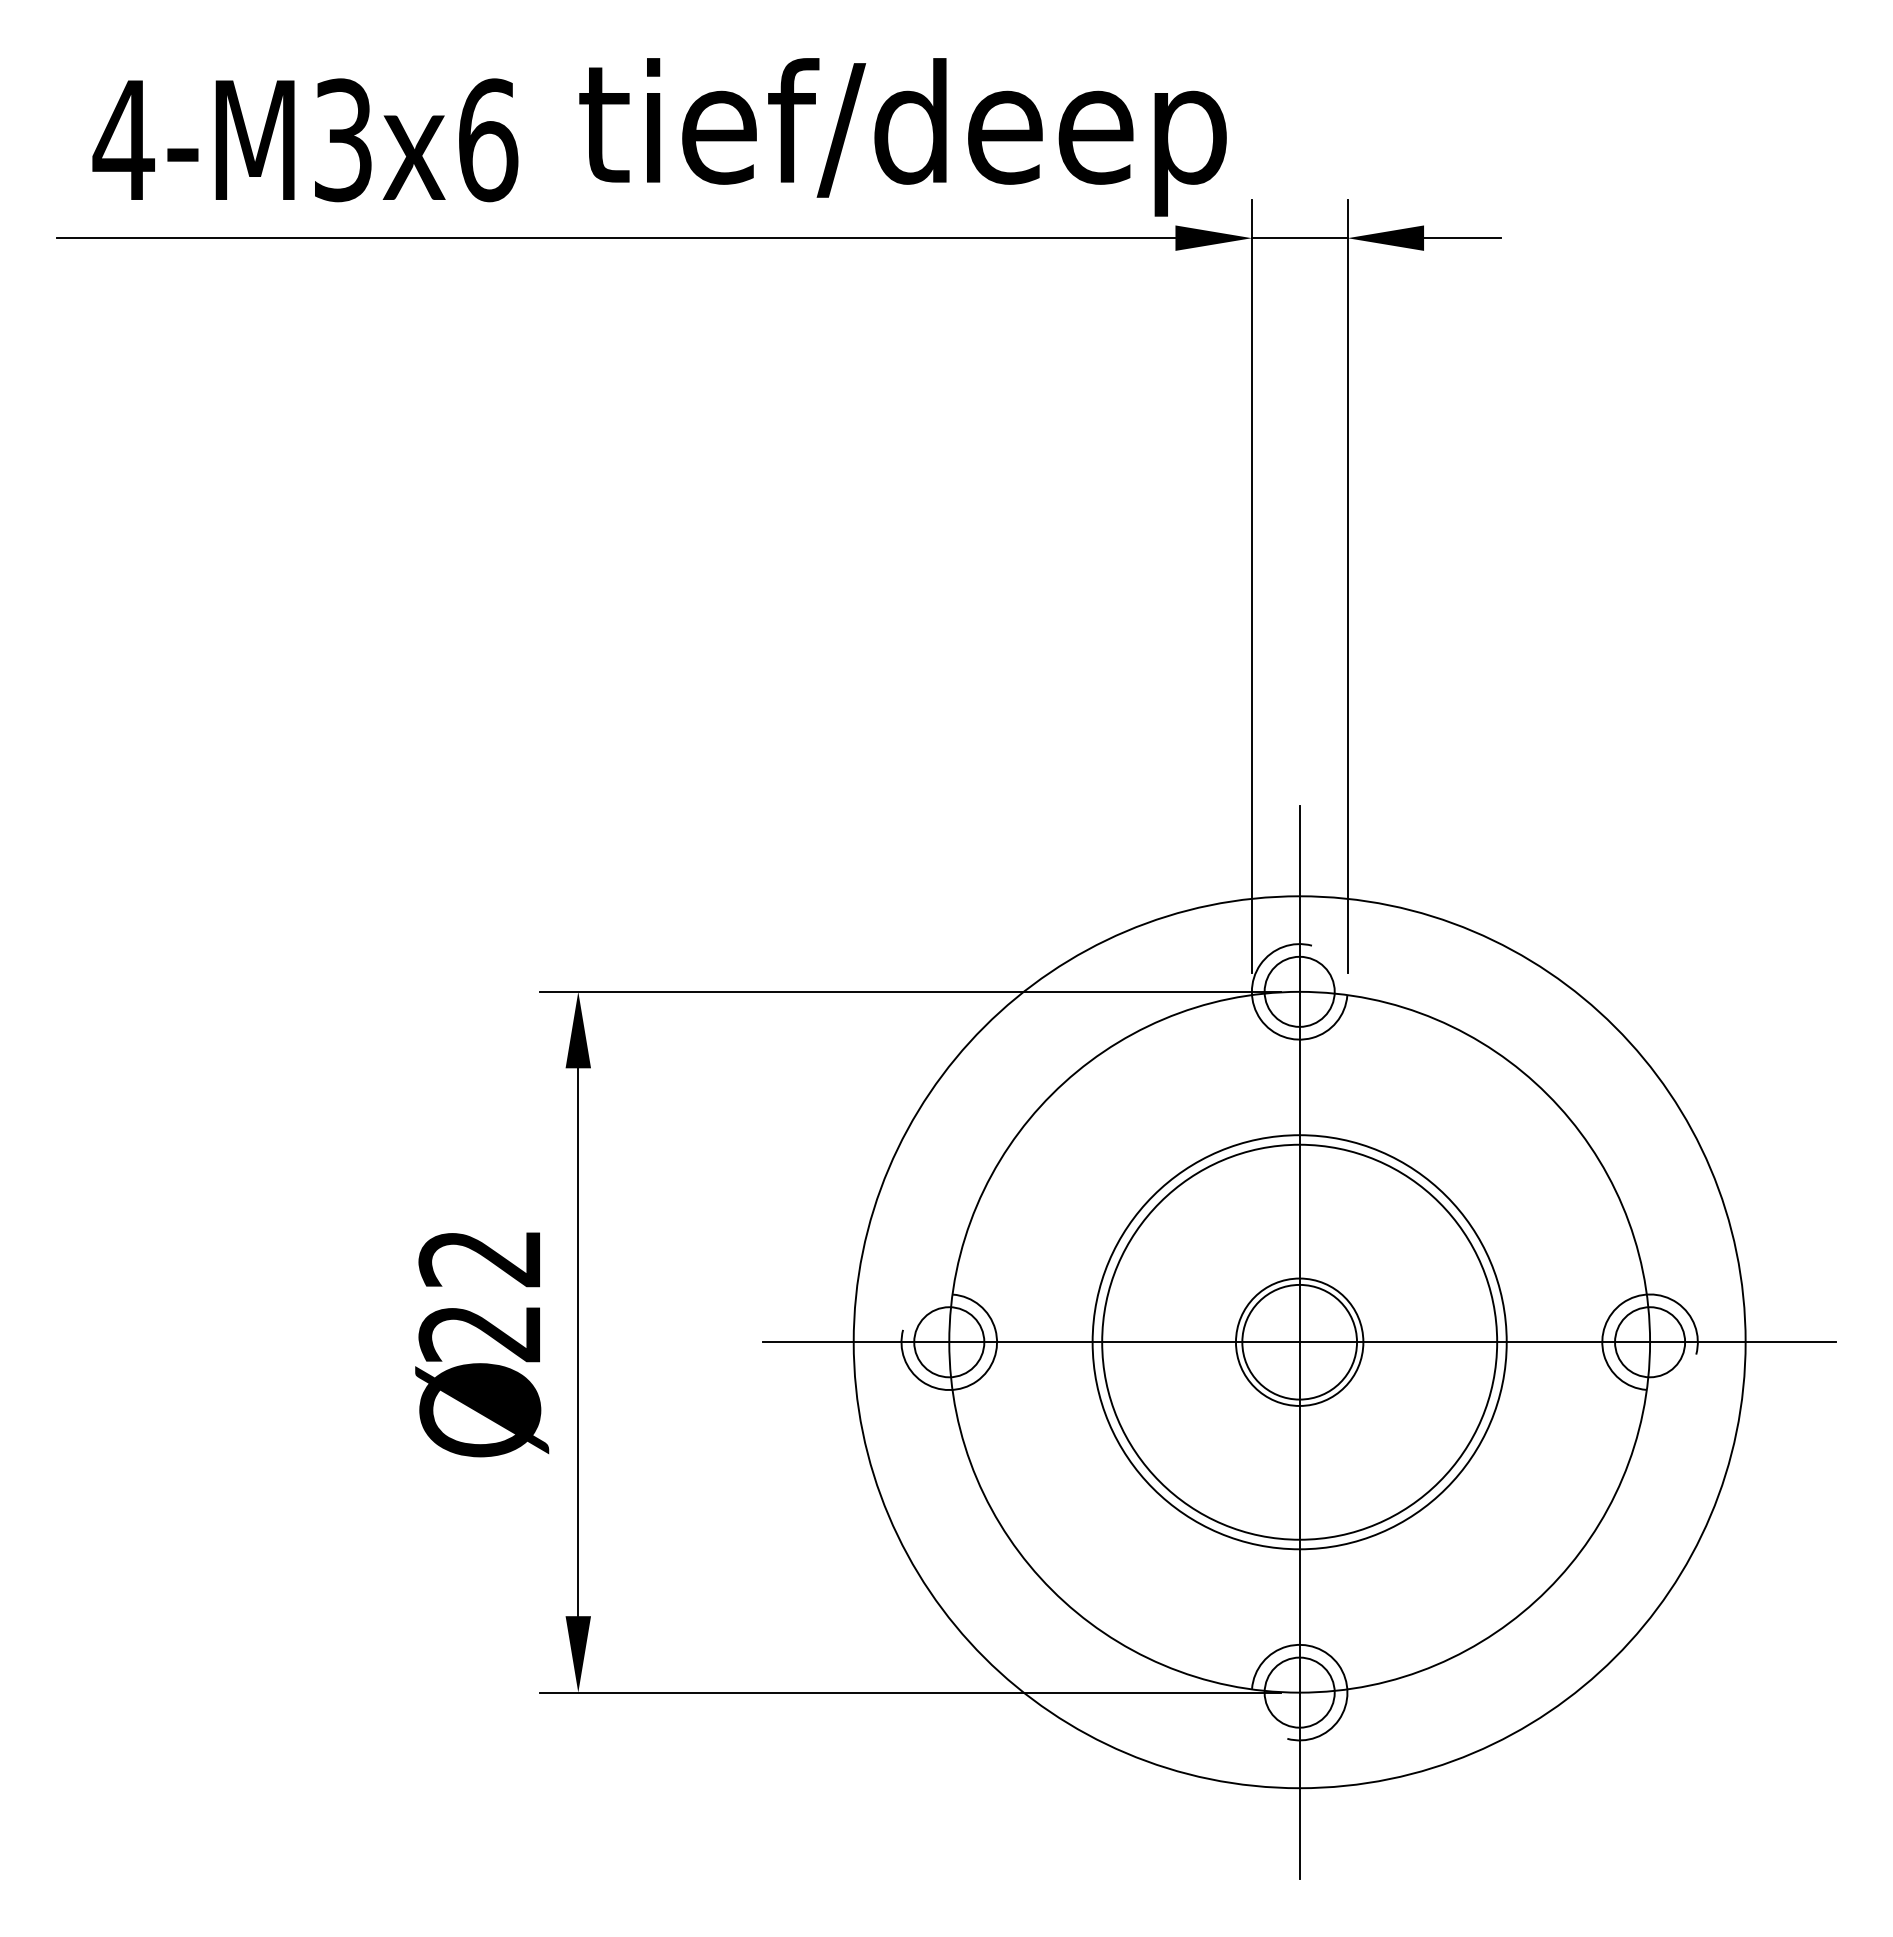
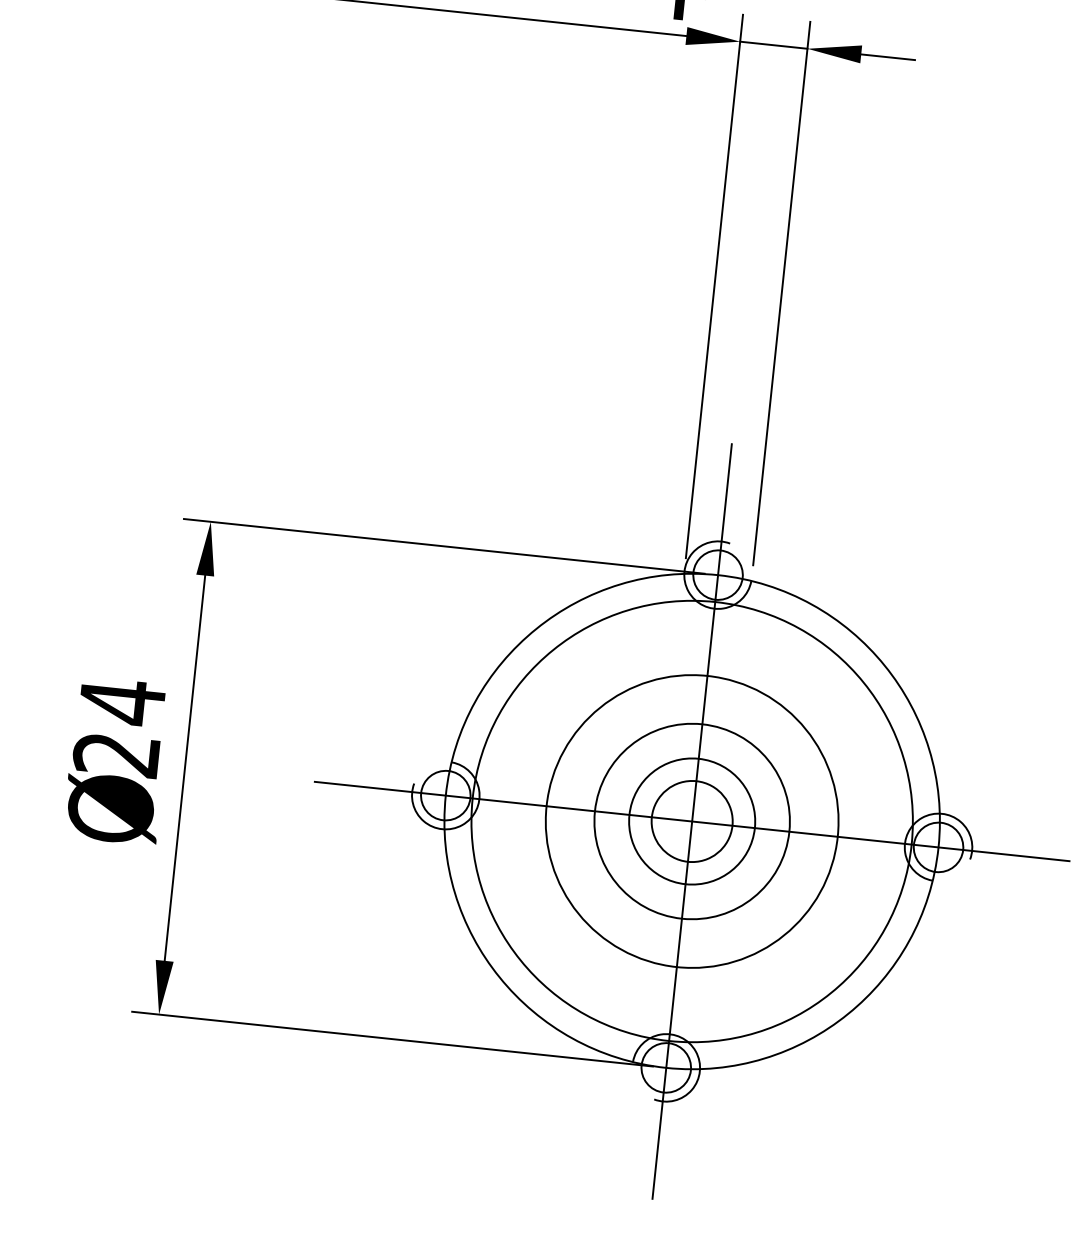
text: (478, 1258) -> (120, 701), 22 -> 24
circle: (1299, 1341) -> (692, 820), size x0.7
circle: (1299, 1341) -> (692, 820), size x1.4
circle: (1299, 1342) -> (692, 821), size x0.7

